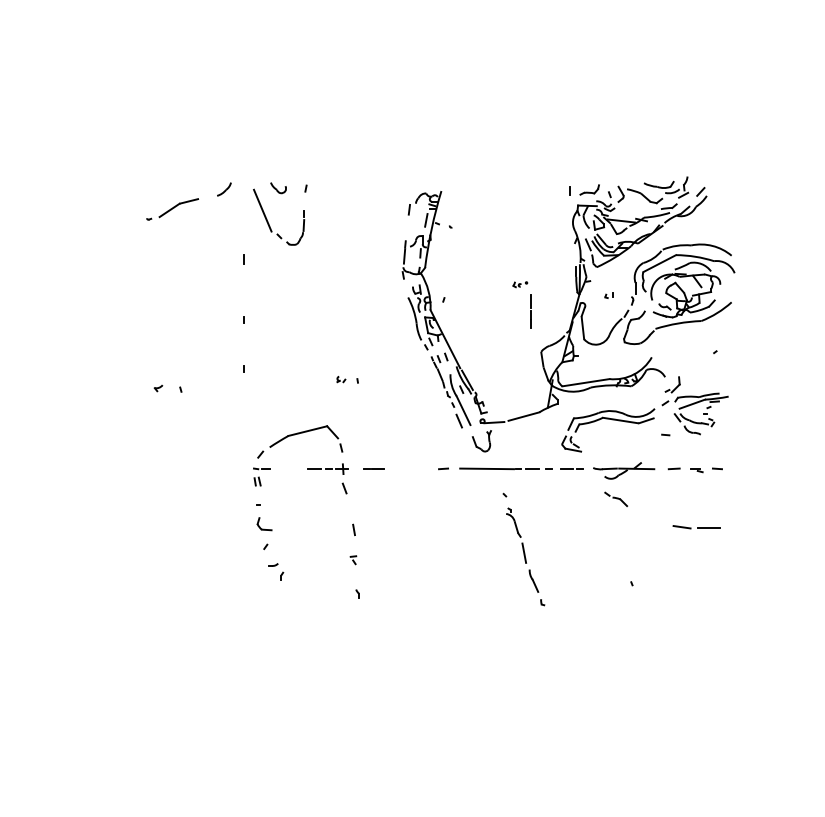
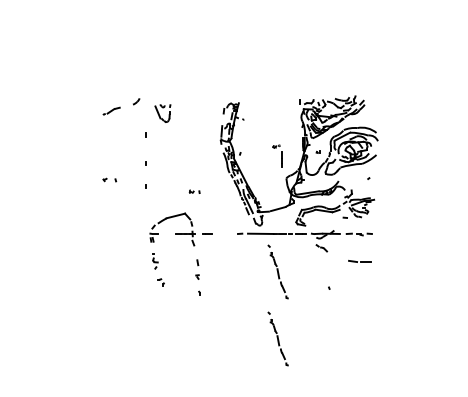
part: (171, 208) -> (111, 110), size x0.7
part: (279, 214) -> (162, 113), size x0.6
part: (167, 387) -> (109, 179), moved
part: (264, 527) -> (155, 261), size x0.7
part: (522, 689) -> (277, 338), added

